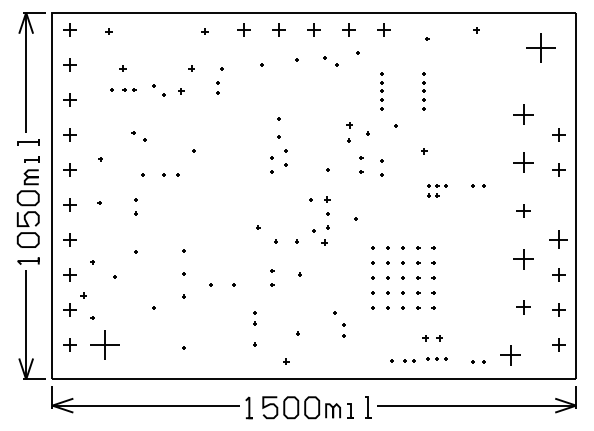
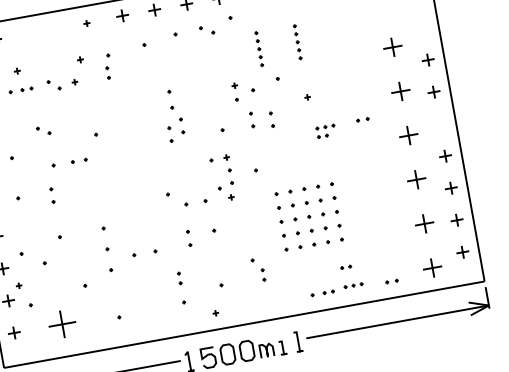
part: (523, 211) -> (408, 136), size x1.43
part: (558, 239) -> (445, 156), size x0.71
part: (523, 307) -> (424, 224), size x1.43
part: (432, 337) -> (345, 266), size x0.62
part: (104, 344) -> (61, 324), moved
part: (510, 355) -> (432, 268), moved

